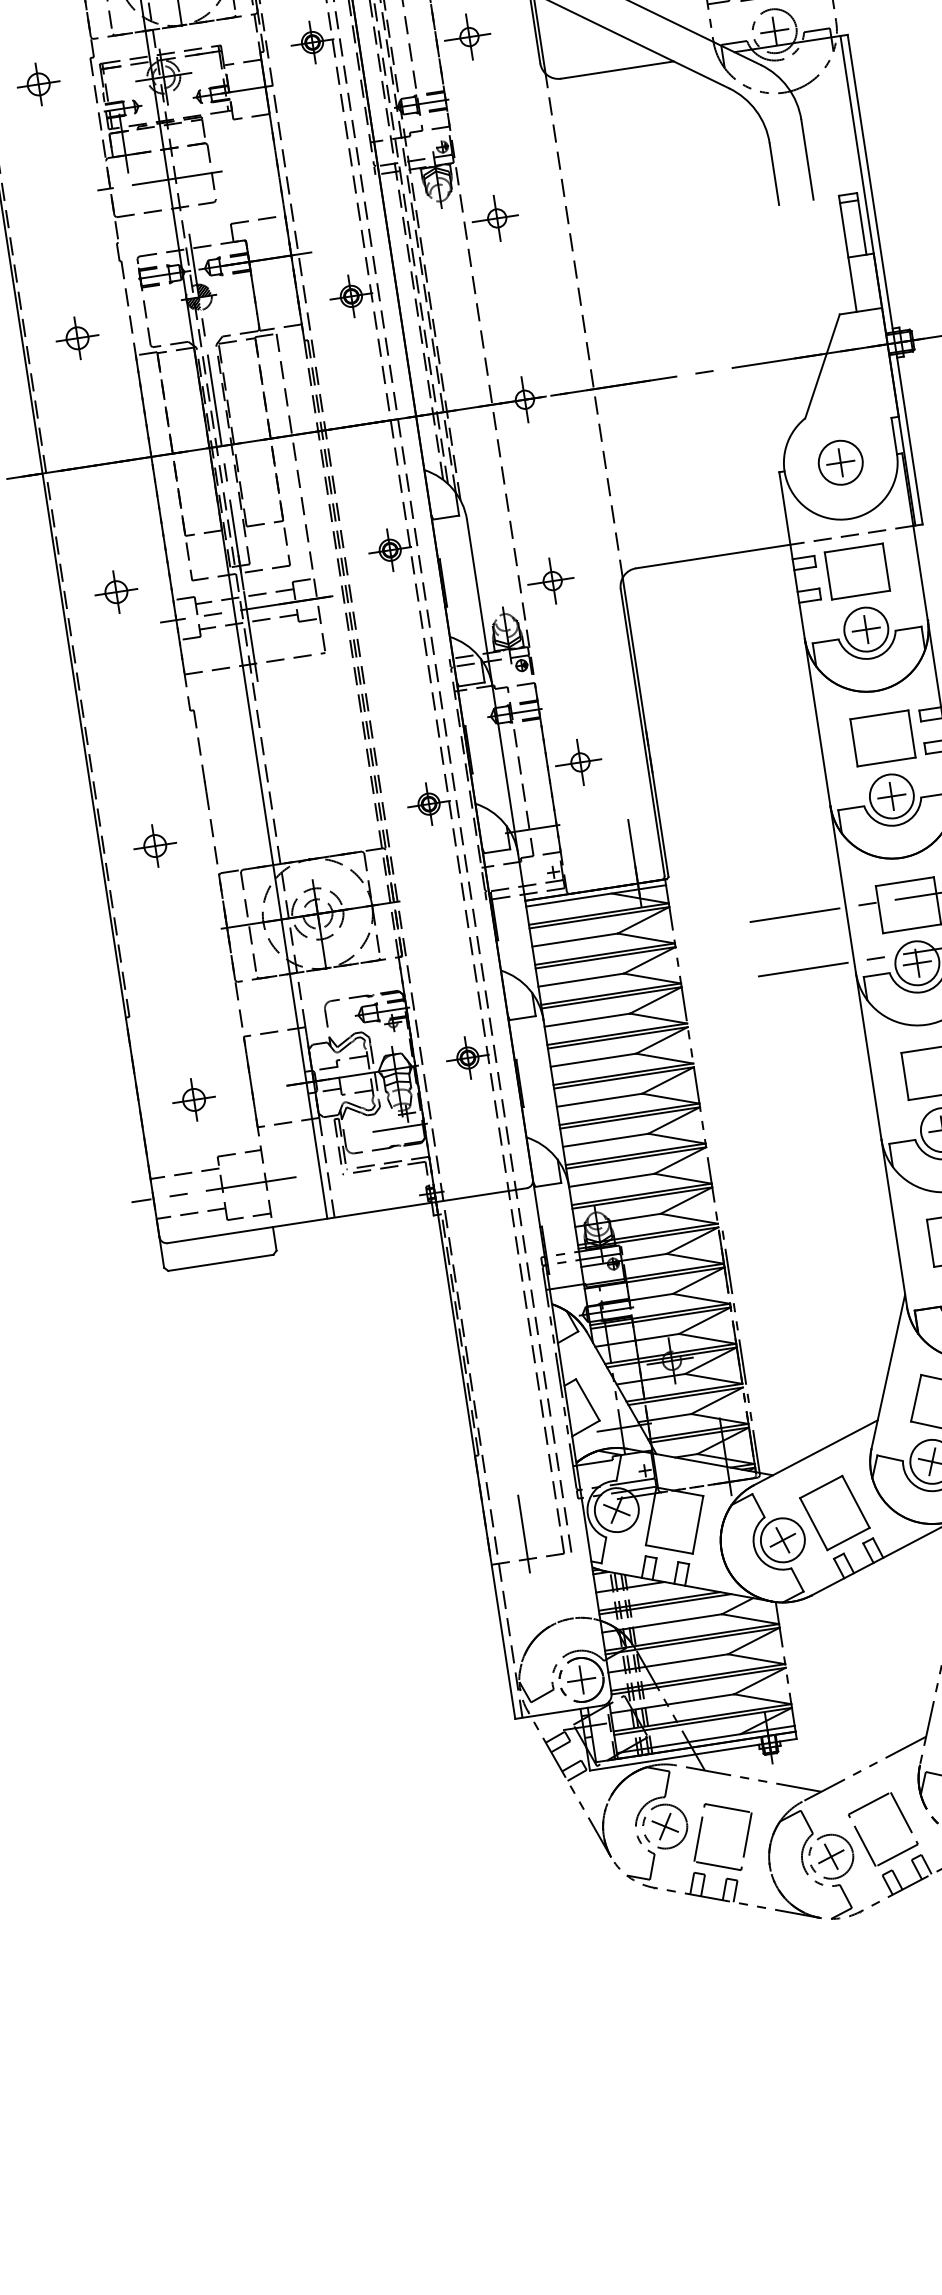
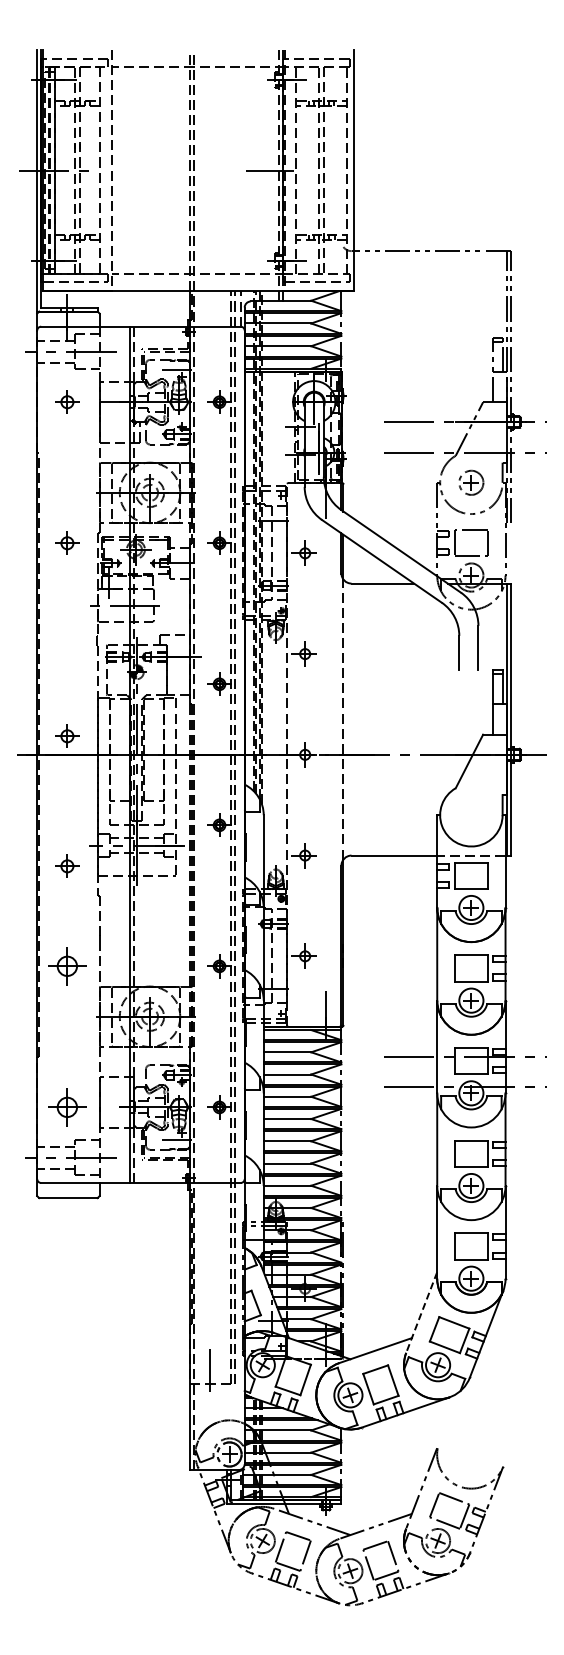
part: (77, 336) -> (67, 735), moved
part: (841, 463) -> (471, 815), removed
part: (116, 590) -> (67, 865), moved
part: (155, 846) -> (67, 966), size x1.6
part: (194, 1100) -> (67, 1107), size x1.6
line: (888, 1373) -> (421, 1313), solid -> dashed

